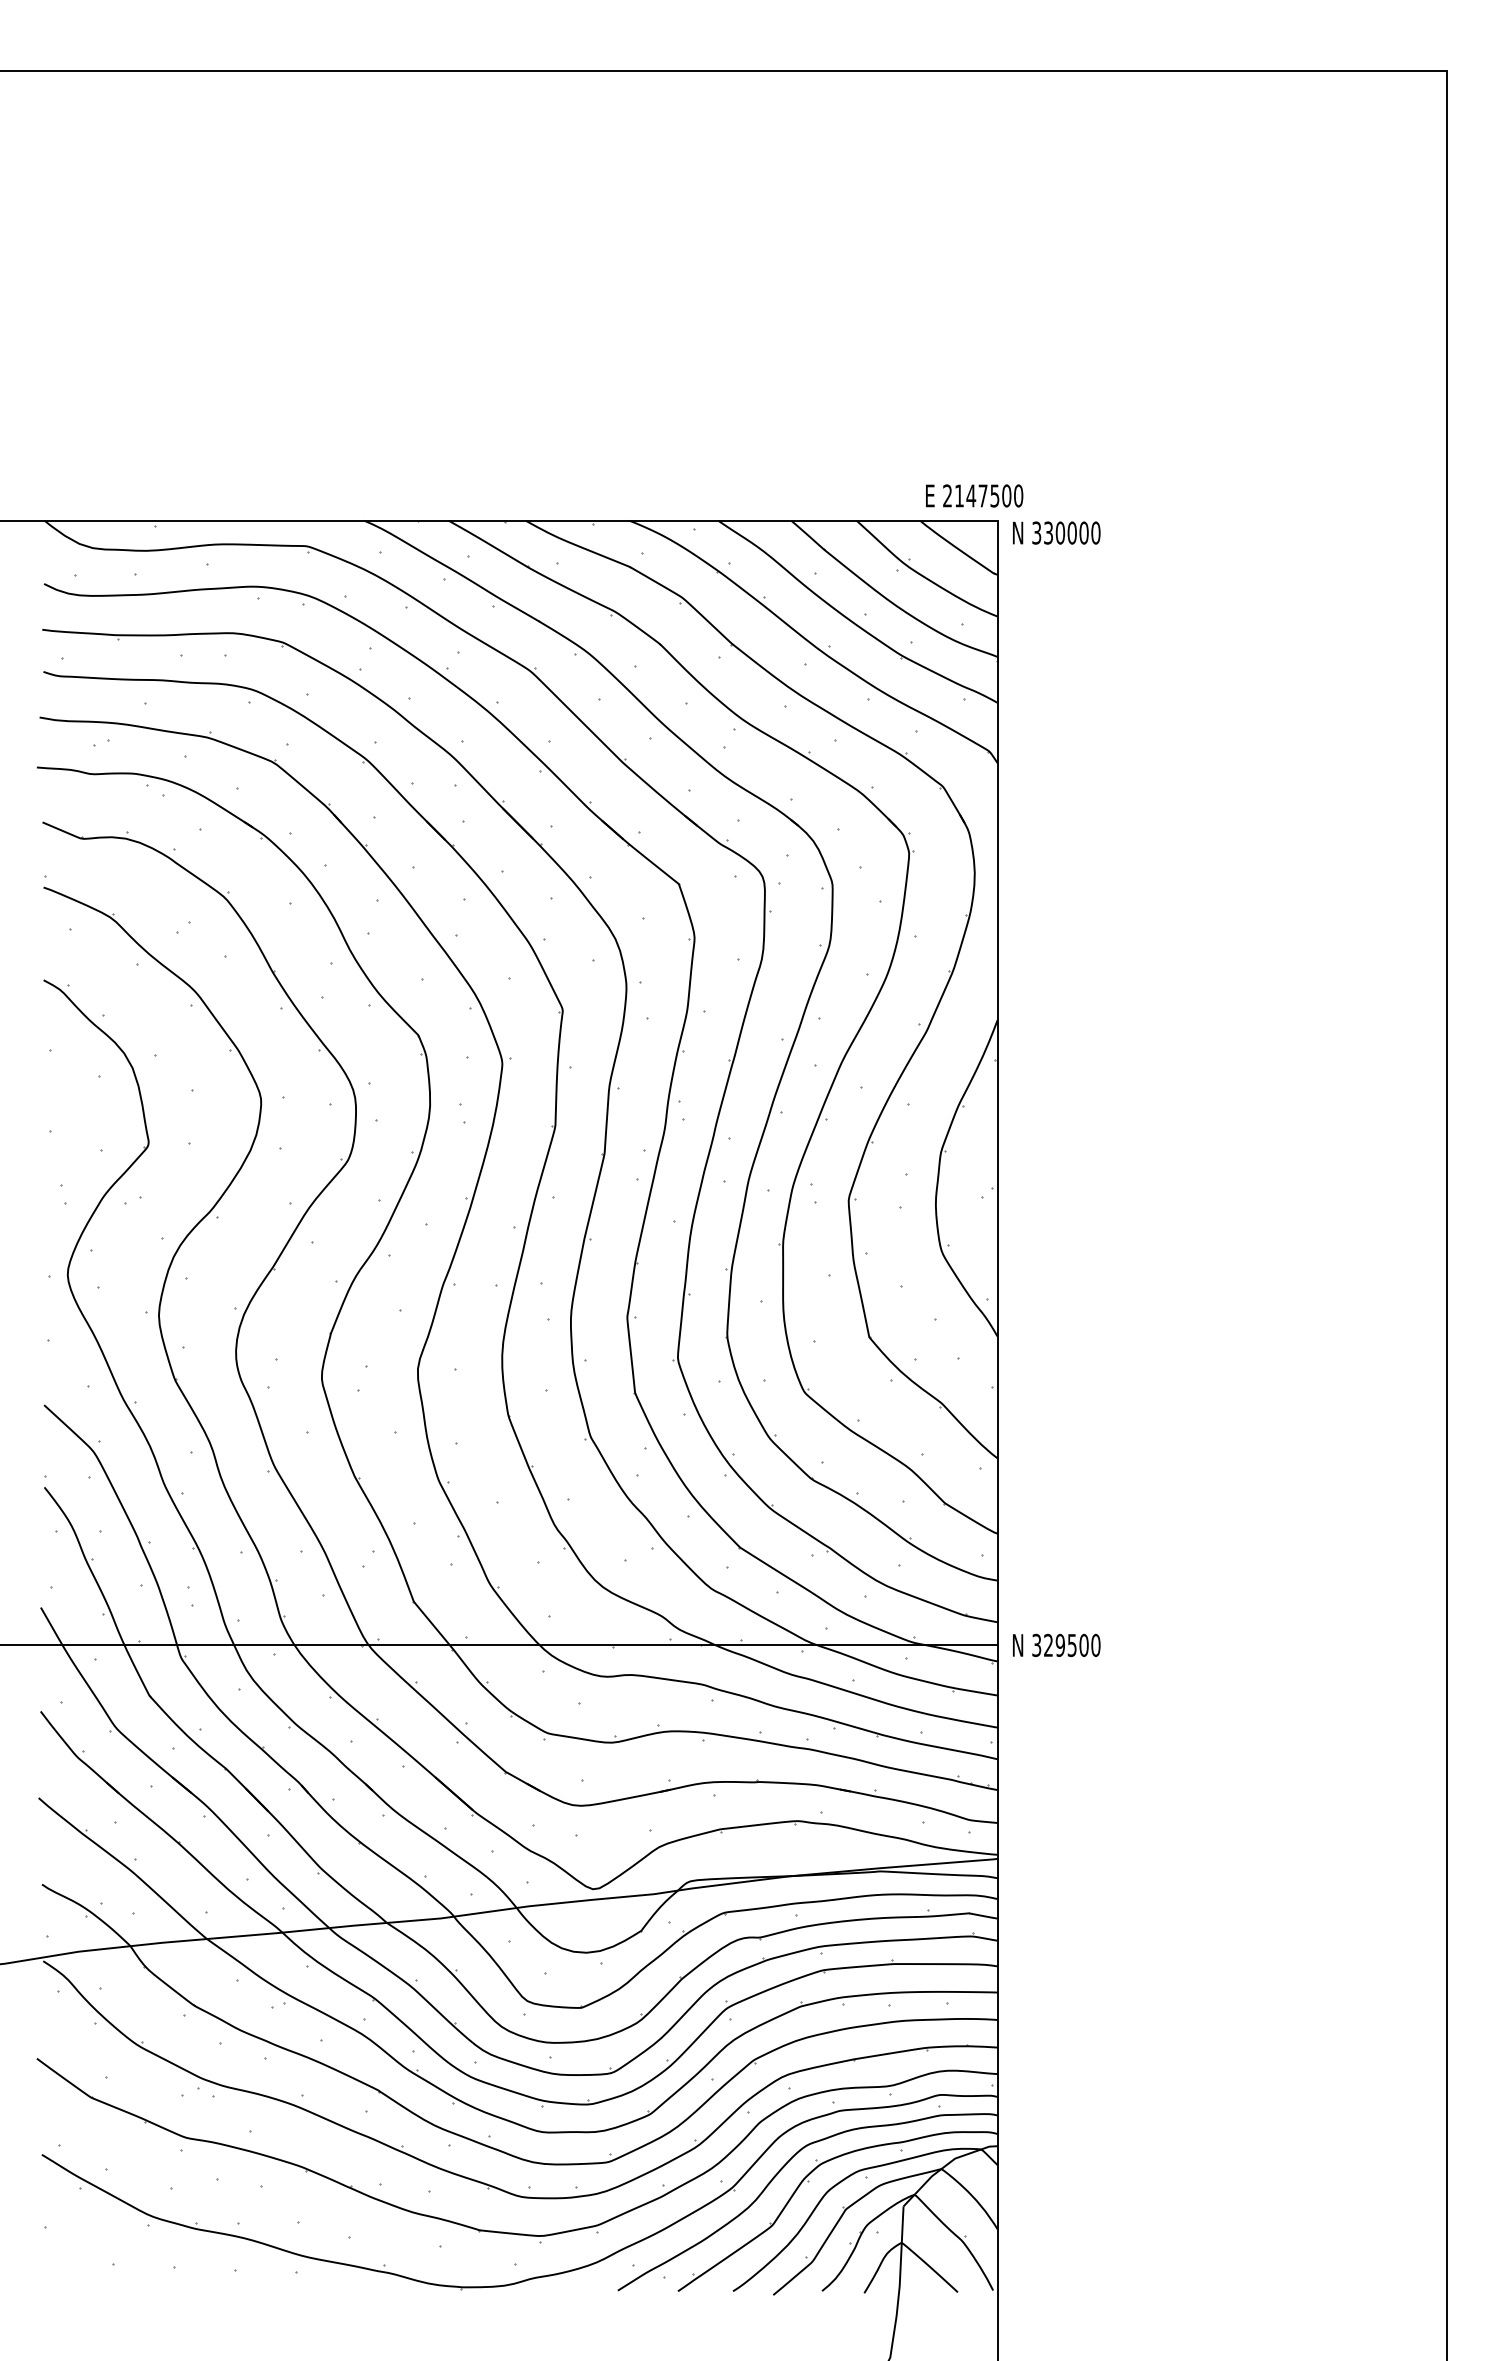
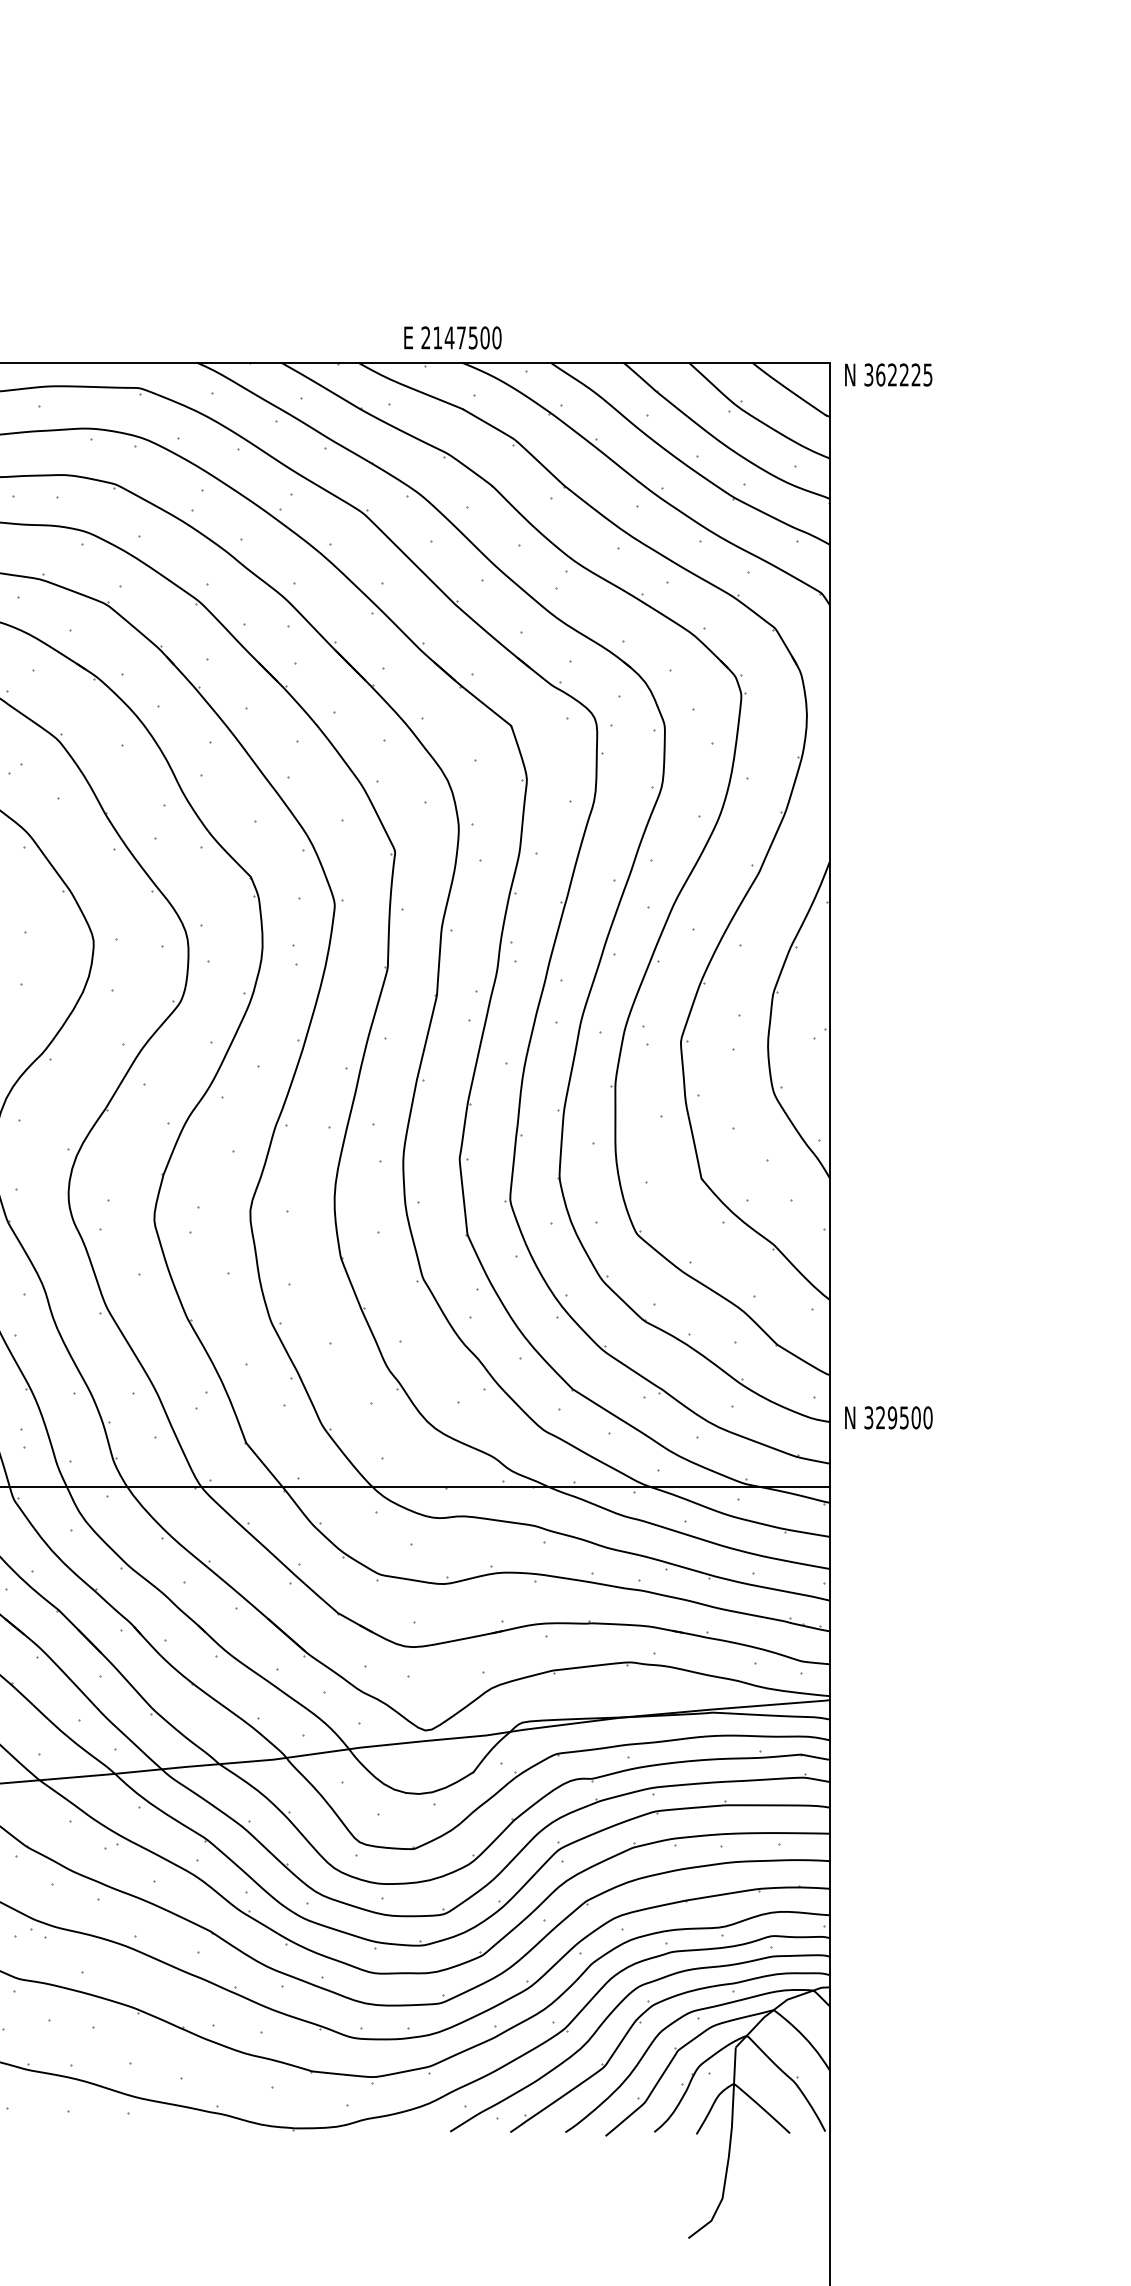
text: (974, 495) -> (452, 337), moved
text: (1072, 532) -> (904, 374), 330000 -> 362225
text: (1056, 1644) -> (888, 1416), moved

